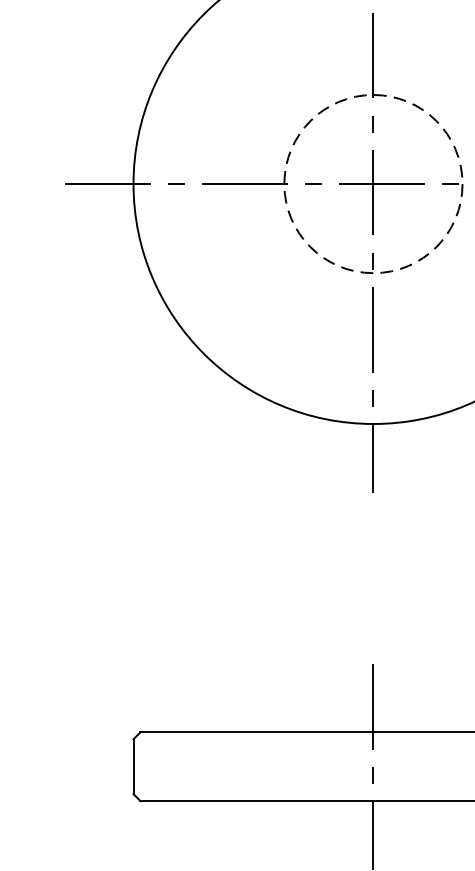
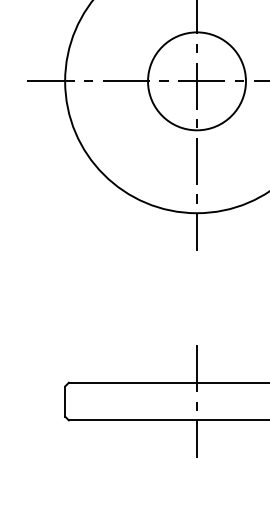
circle: (372, 184) -> (196, 81), dashed -> solid

